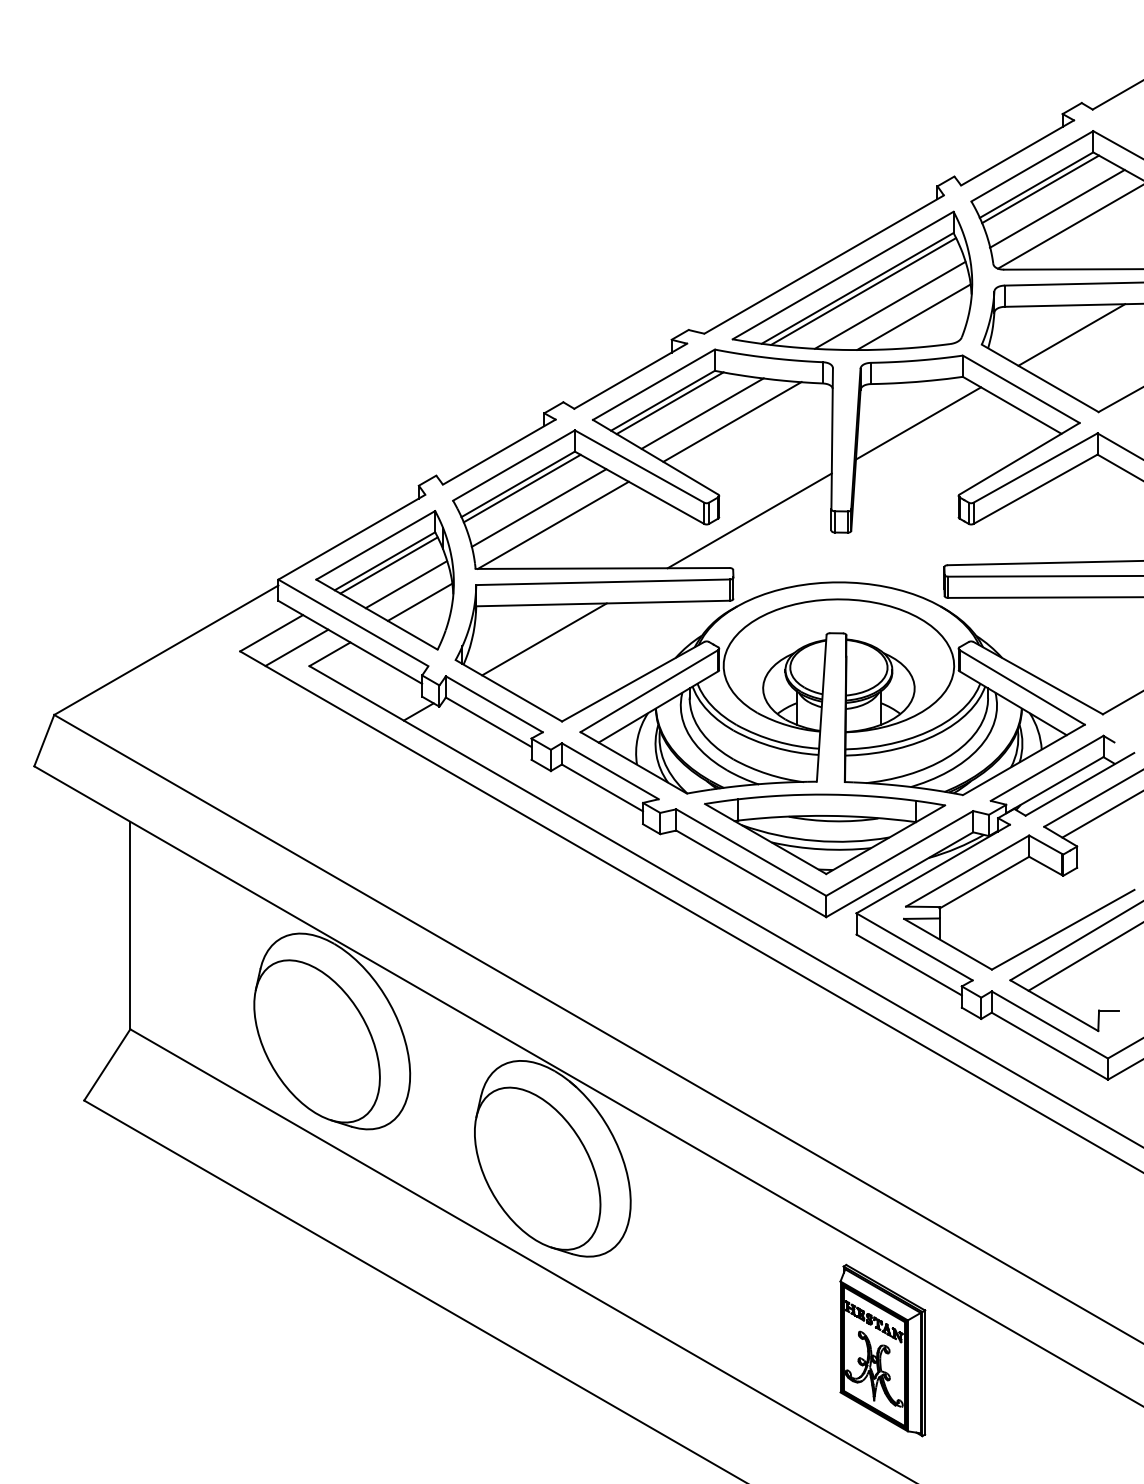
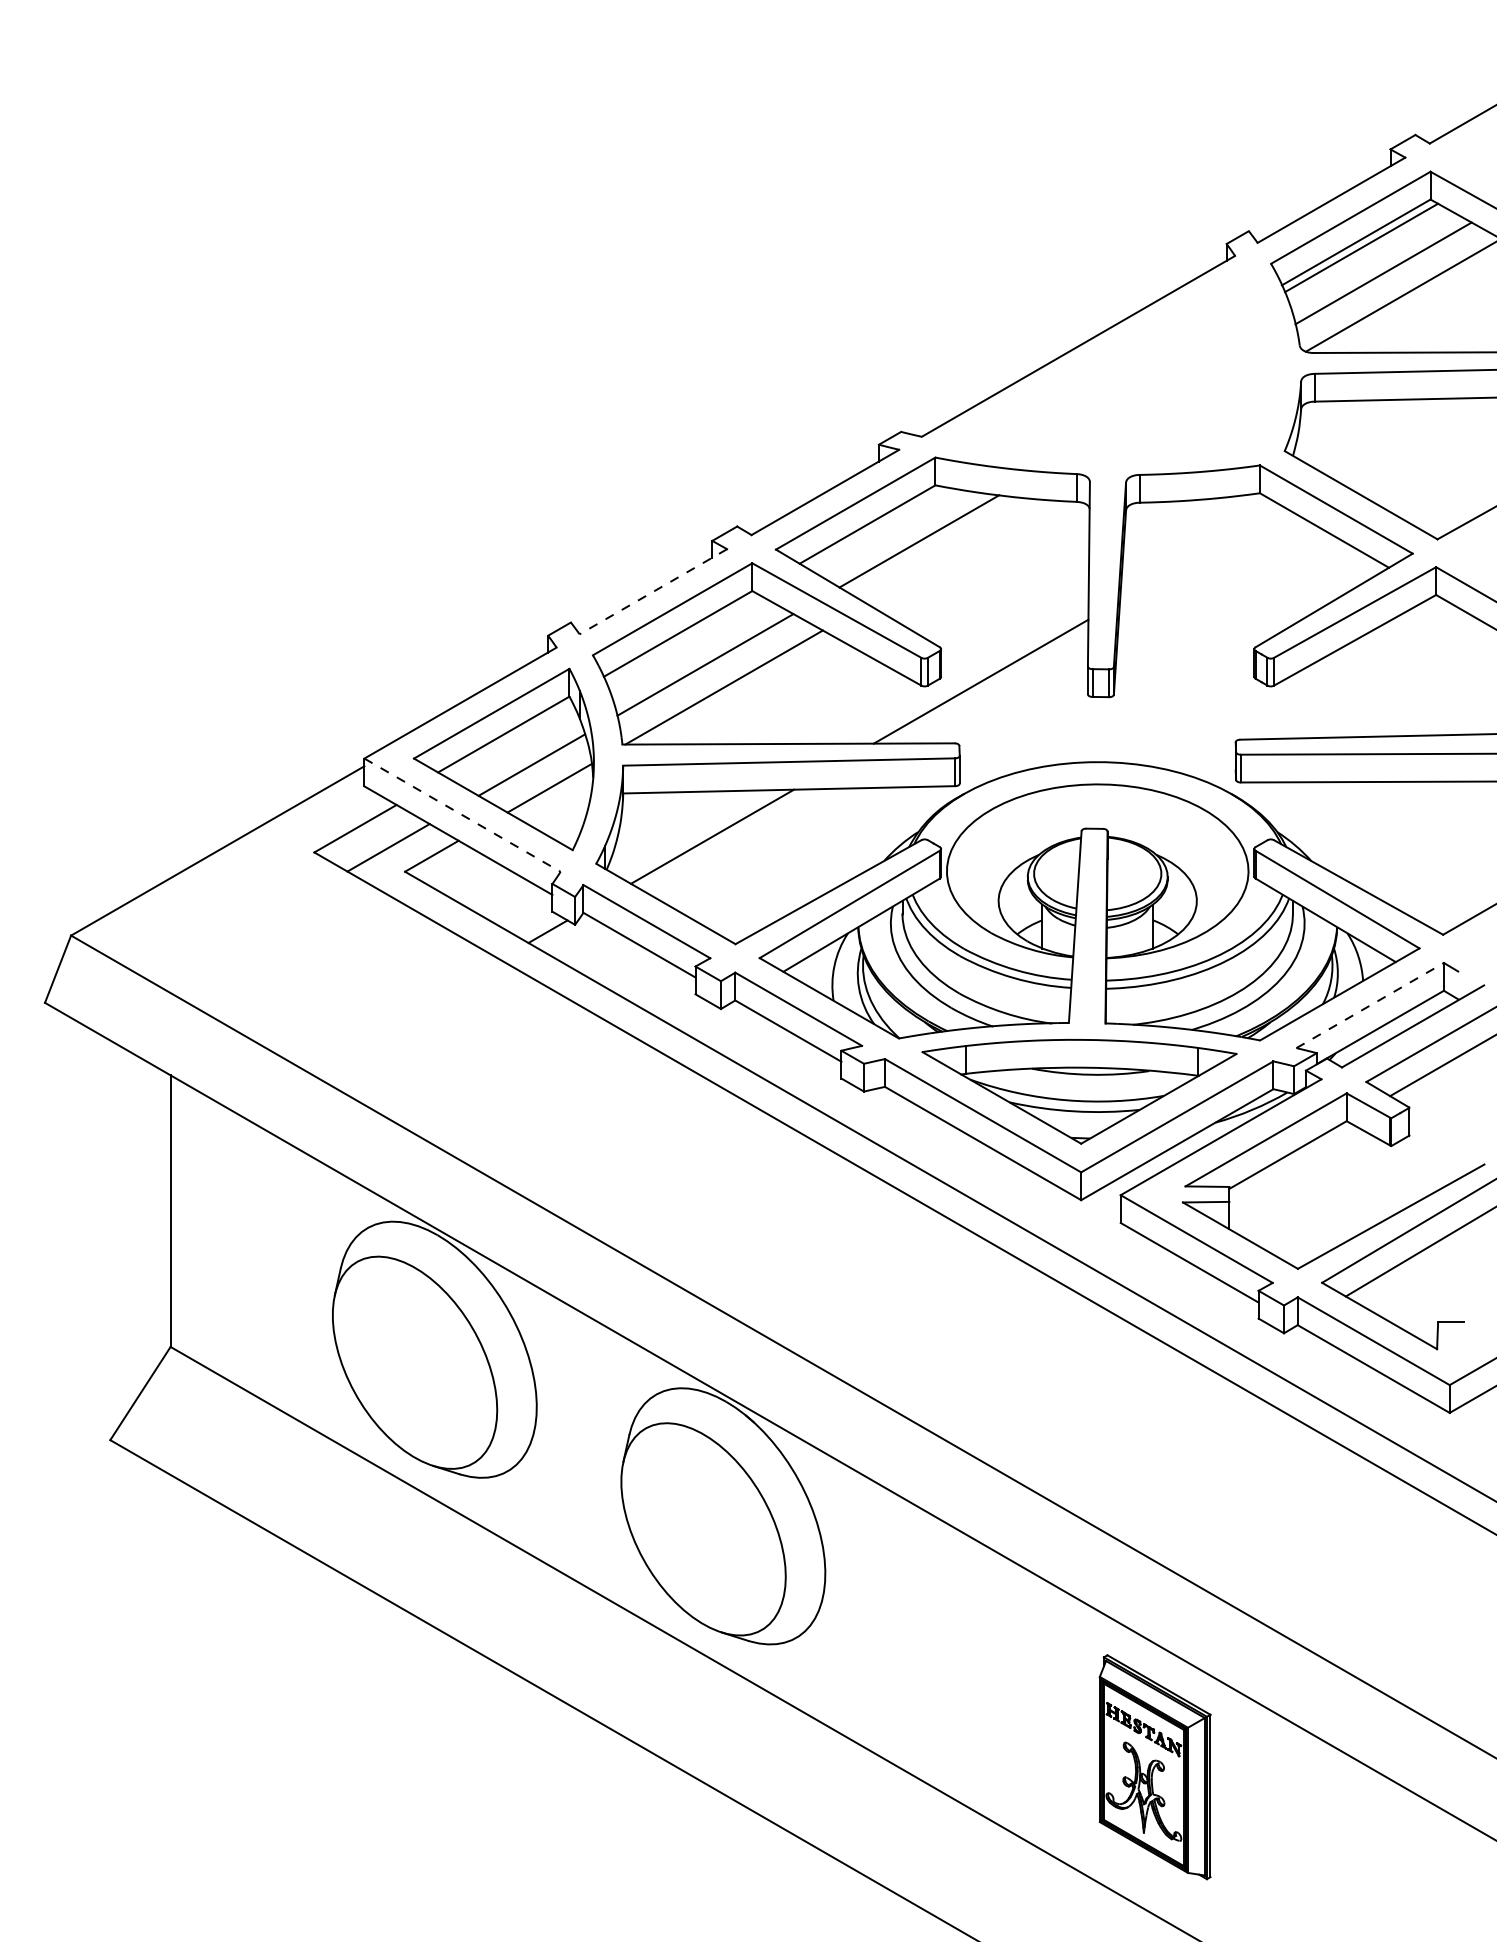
part: (852, 280) -> (1115, 367), removed
line: (1071, 334) -> (1402, 437), removed
line: (669, 403) -> (876, 528), removed
line: (732, 421) -> (958, 551), removed
line: (918, 423) -> (1201, 554), removed
line: (498, 452) -> (652, 592), solid -> dashed
line: (521, 488) -> (682, 639), removed
line: (388, 565) -> (508, 740), removed
line: (353, 622) -> (462, 814), solid -> dashed
line: (1047, 768) -> (1370, 1005), solid -> dashed

